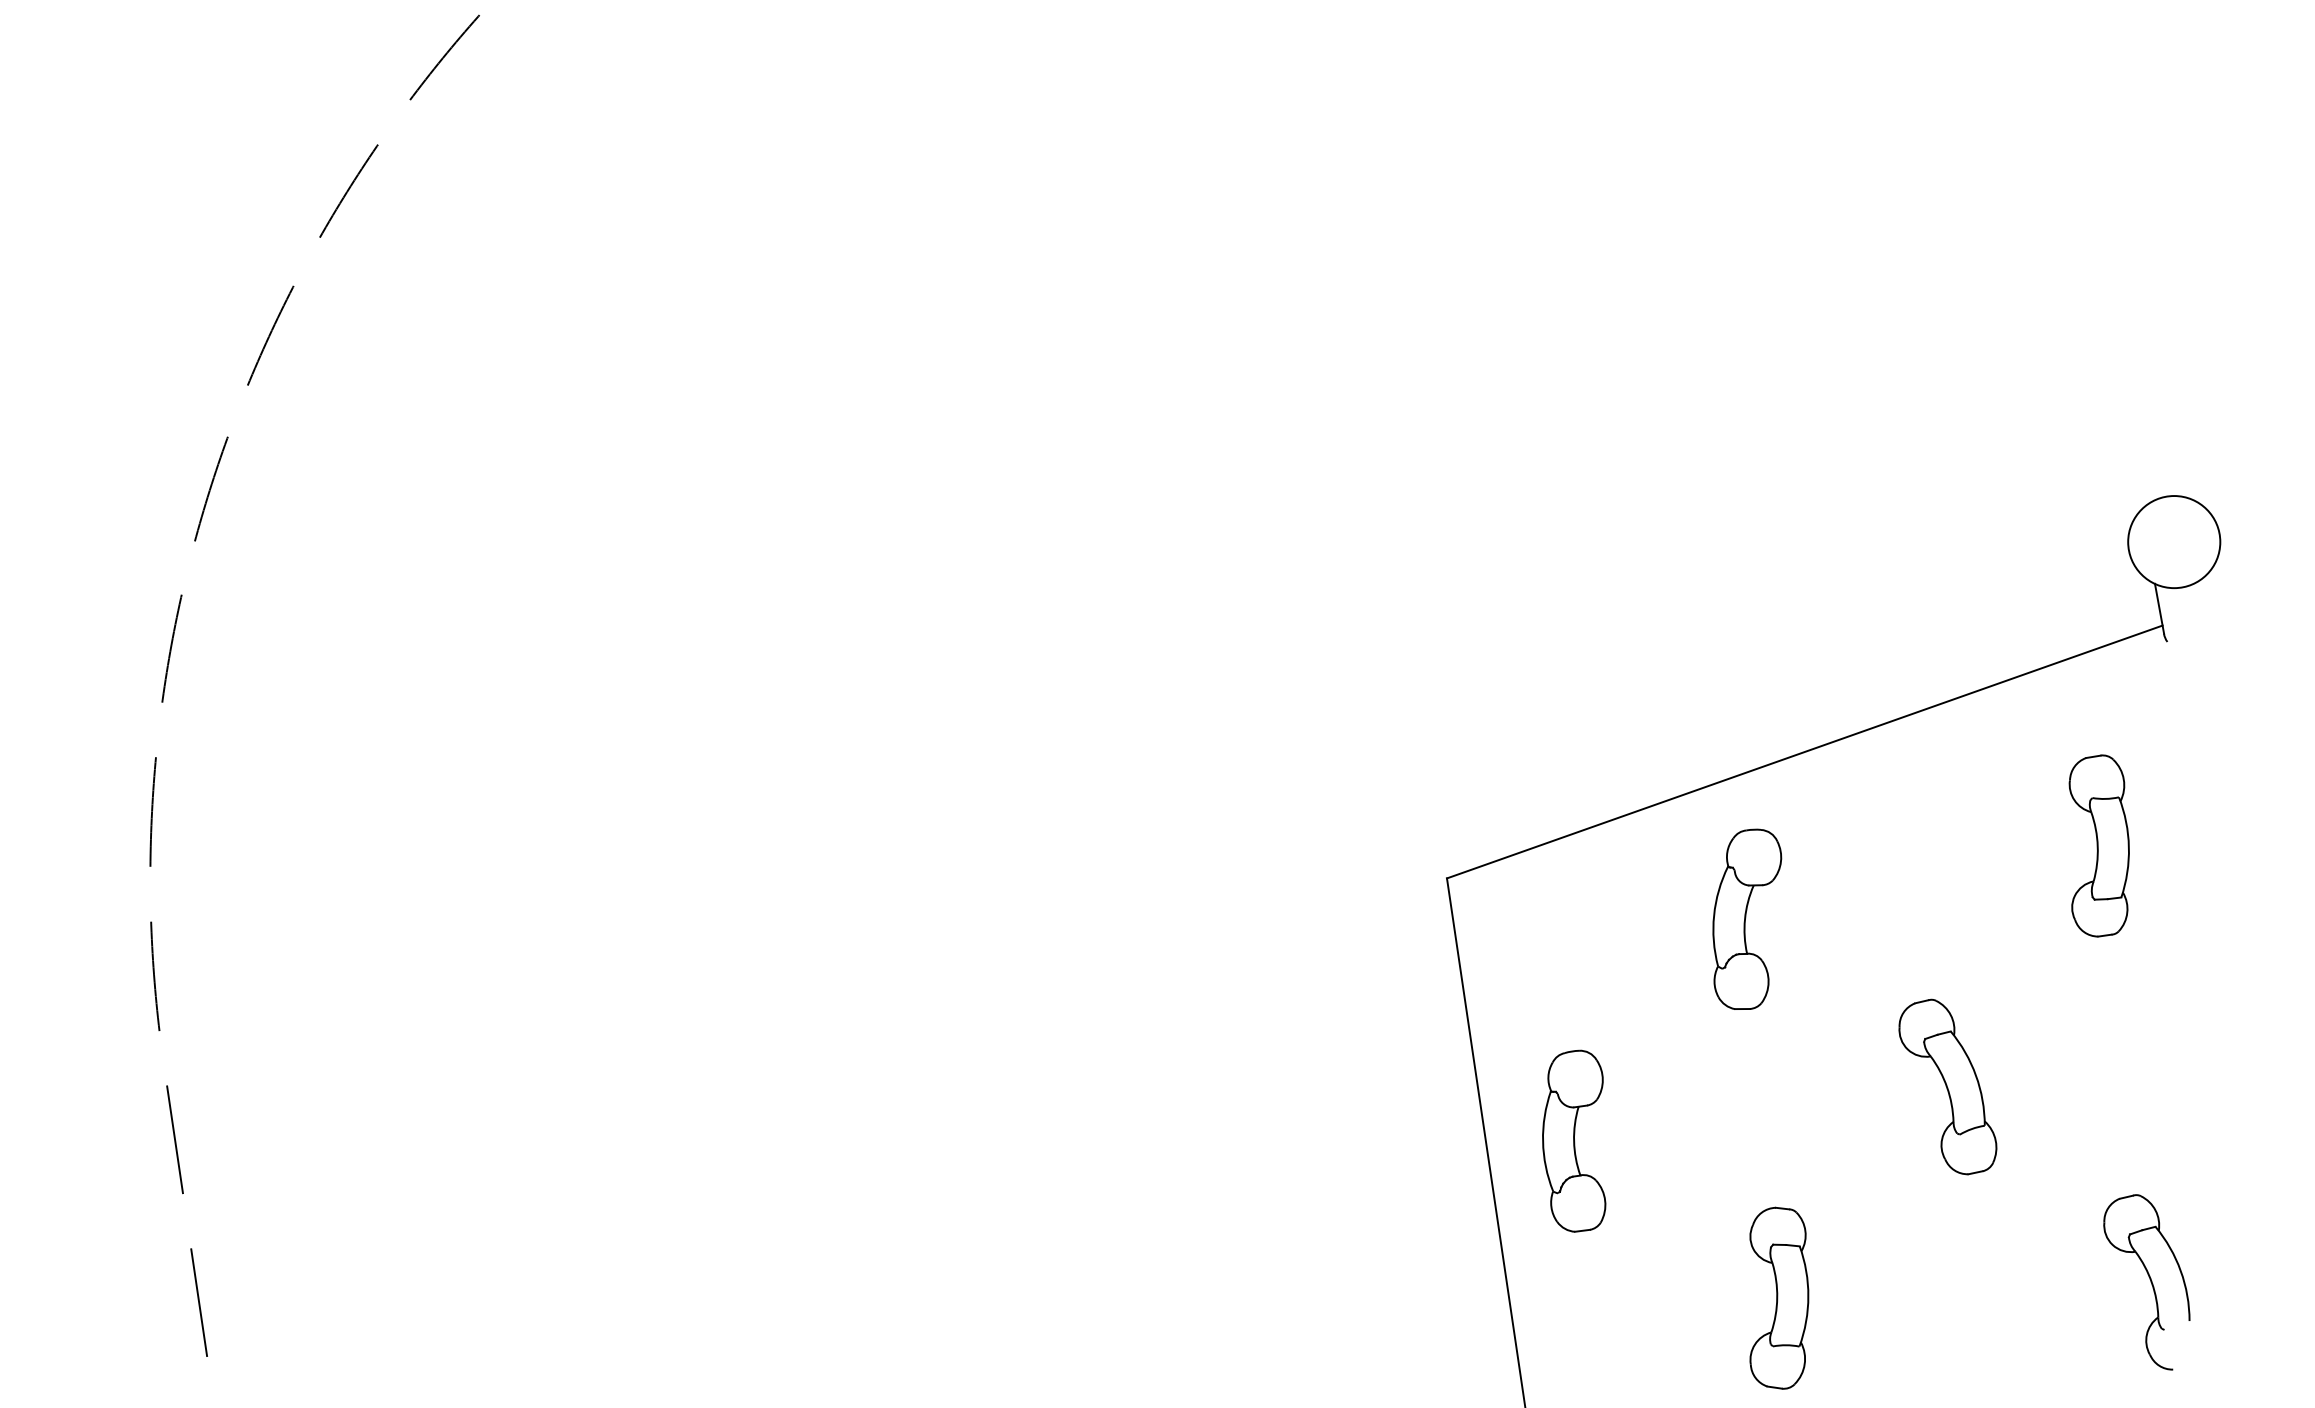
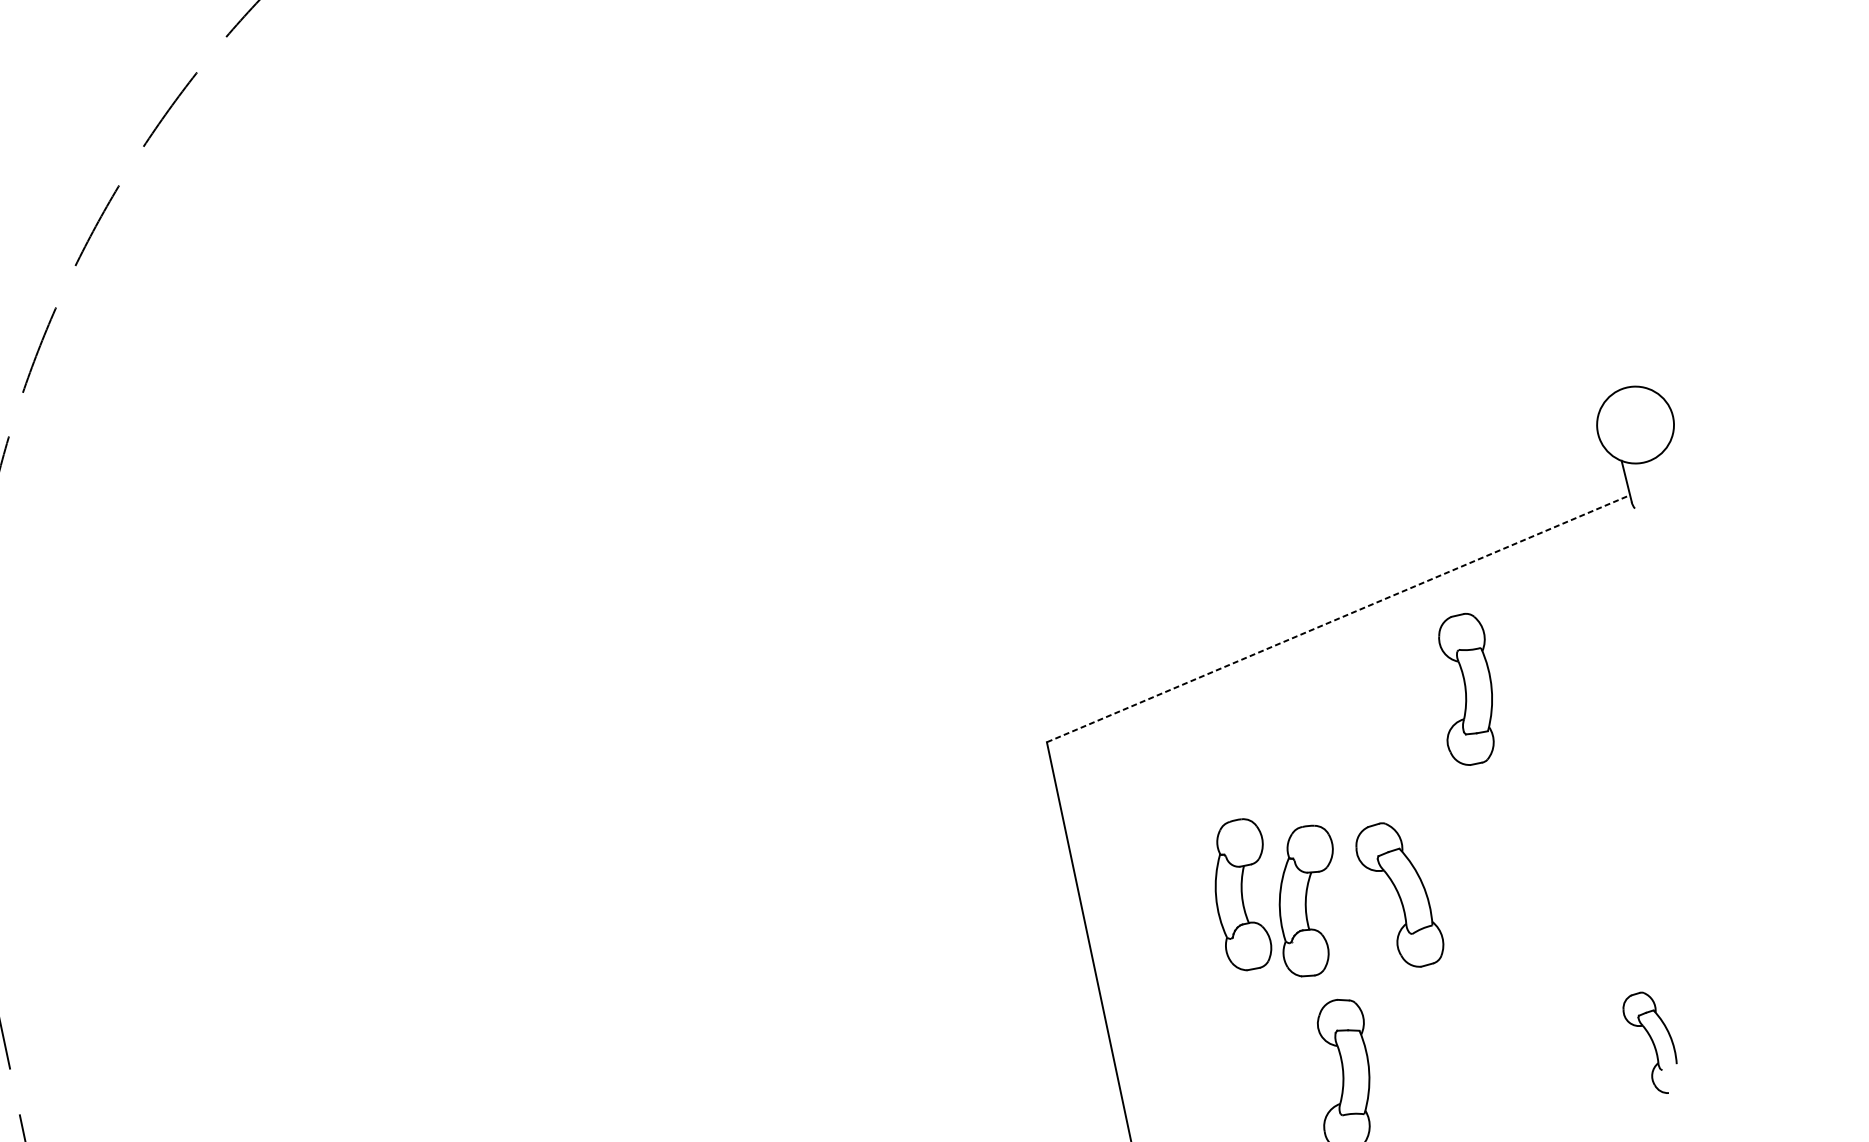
line: (1805, 751) -> (1339, 618), solid -> dashed
part: (2098, 845) -> (1466, 689), moved
part: (1747, 918) -> (1307, 900), moved
part: (1947, 1086) -> (1399, 894), moved
part: (1574, 1140) -> (1242, 894), moved
part: (2146, 1282) -> (1650, 1043), size x0.7

